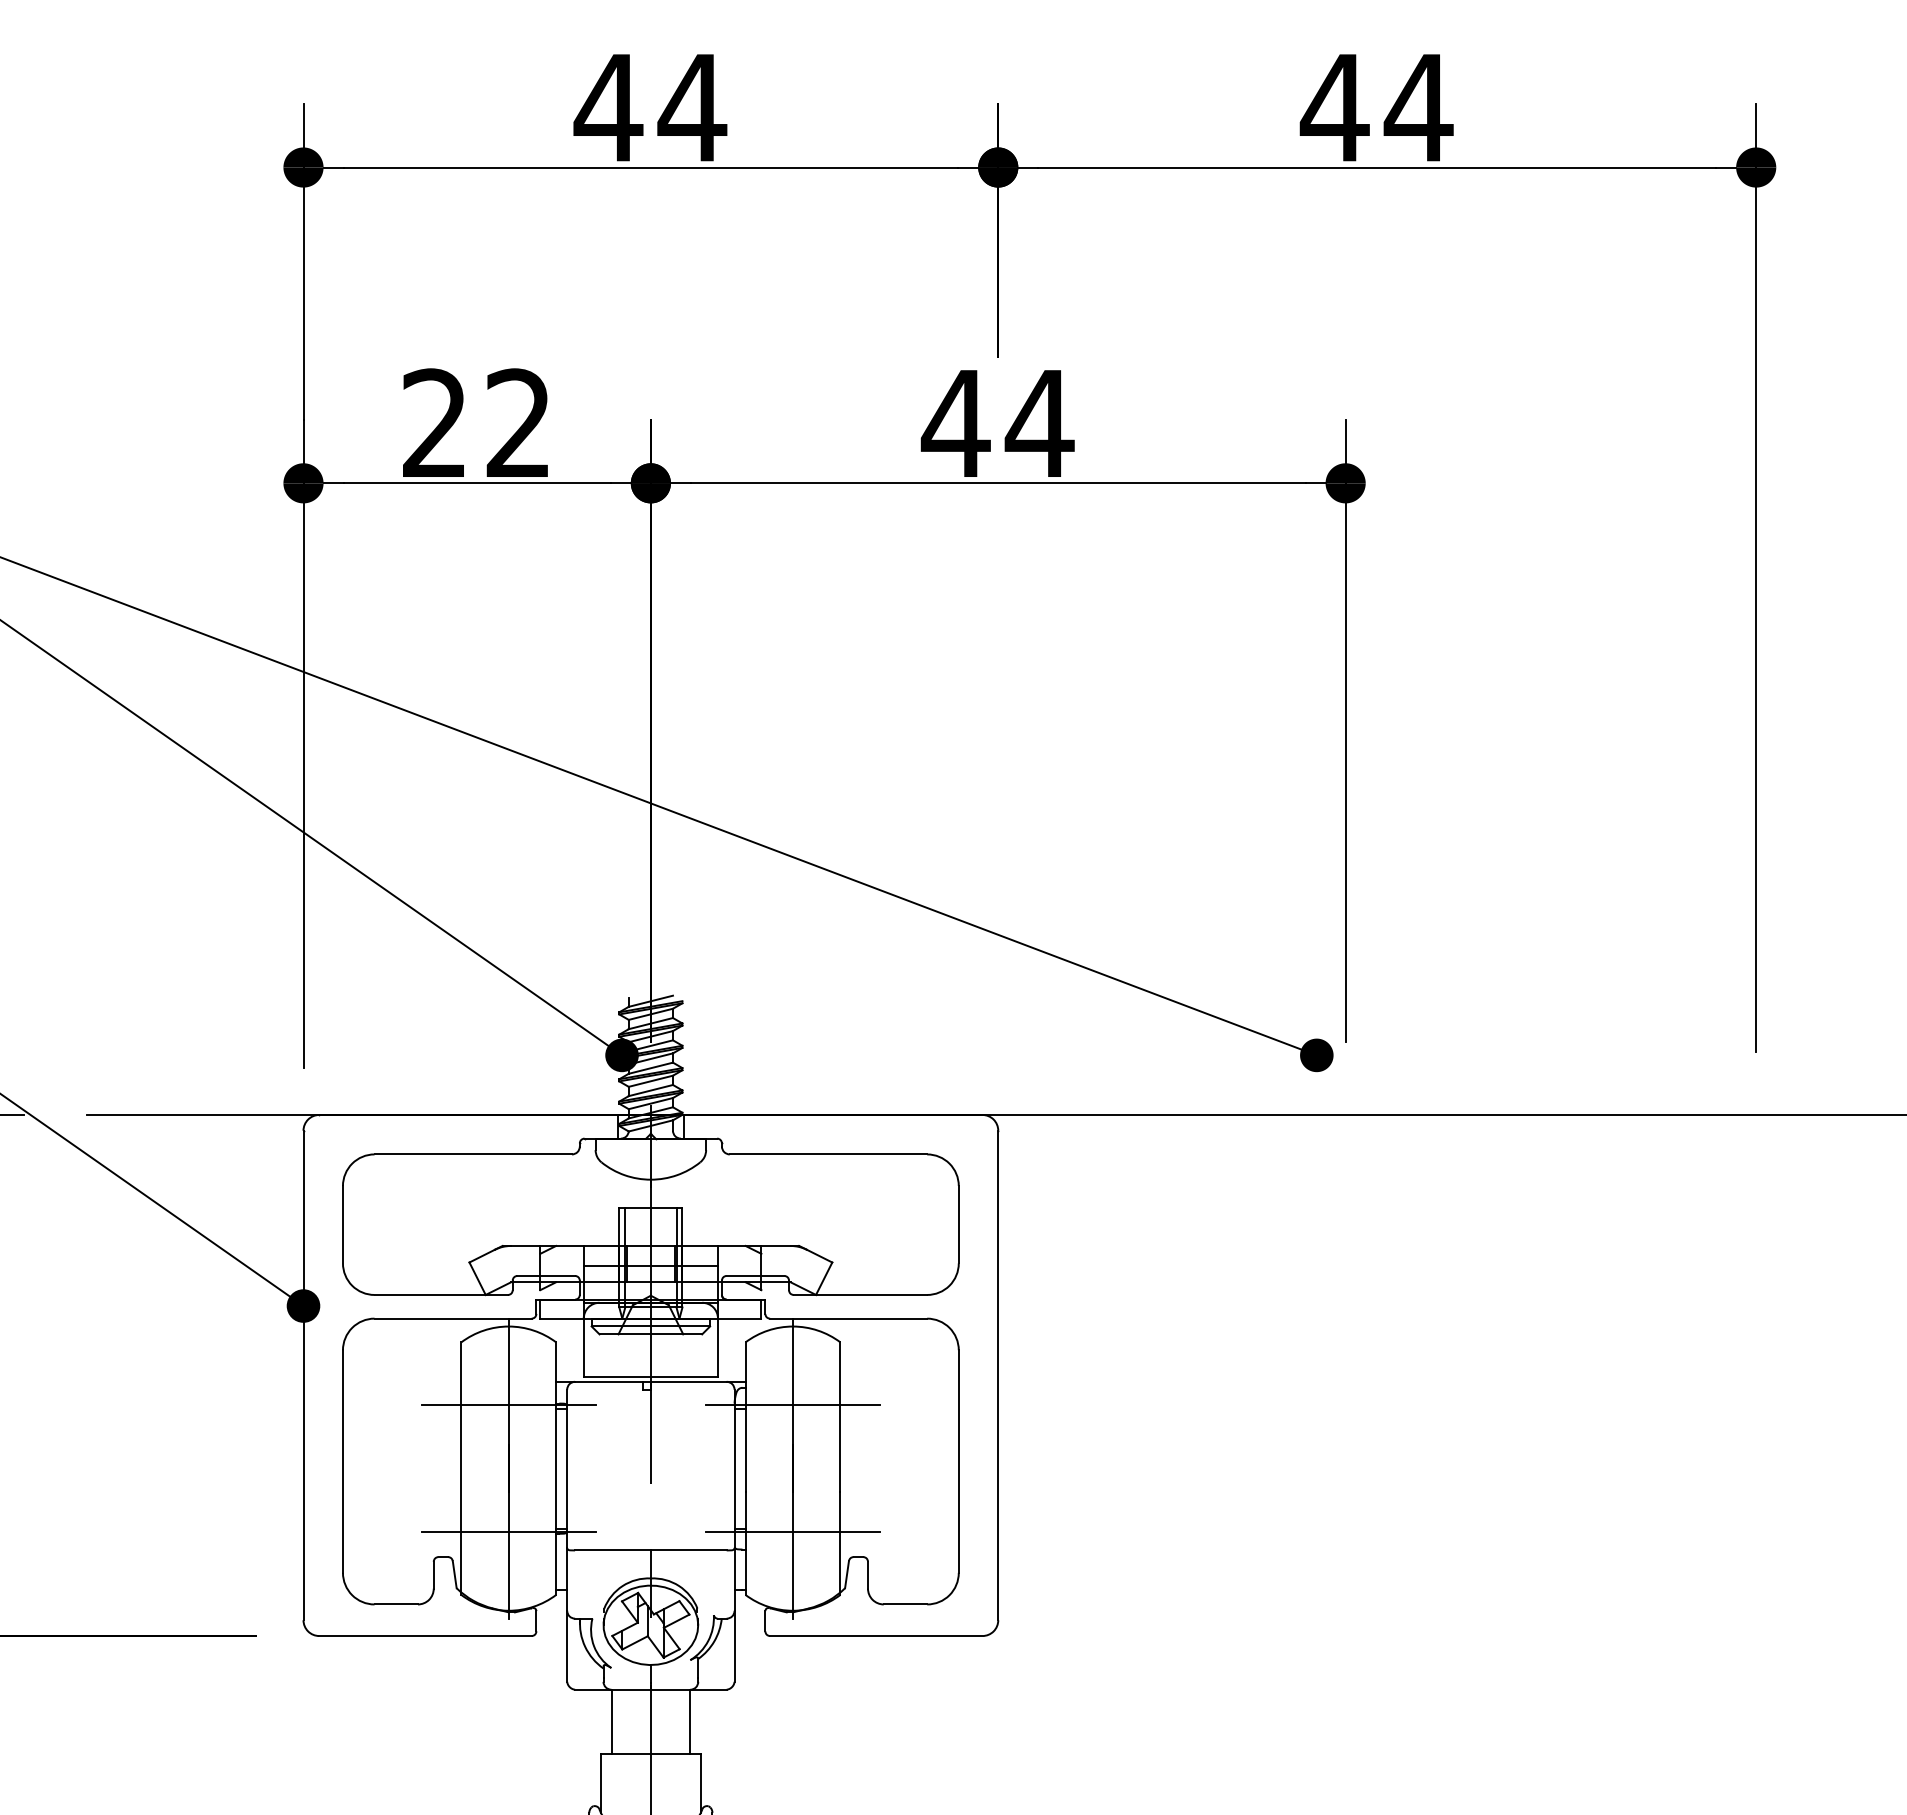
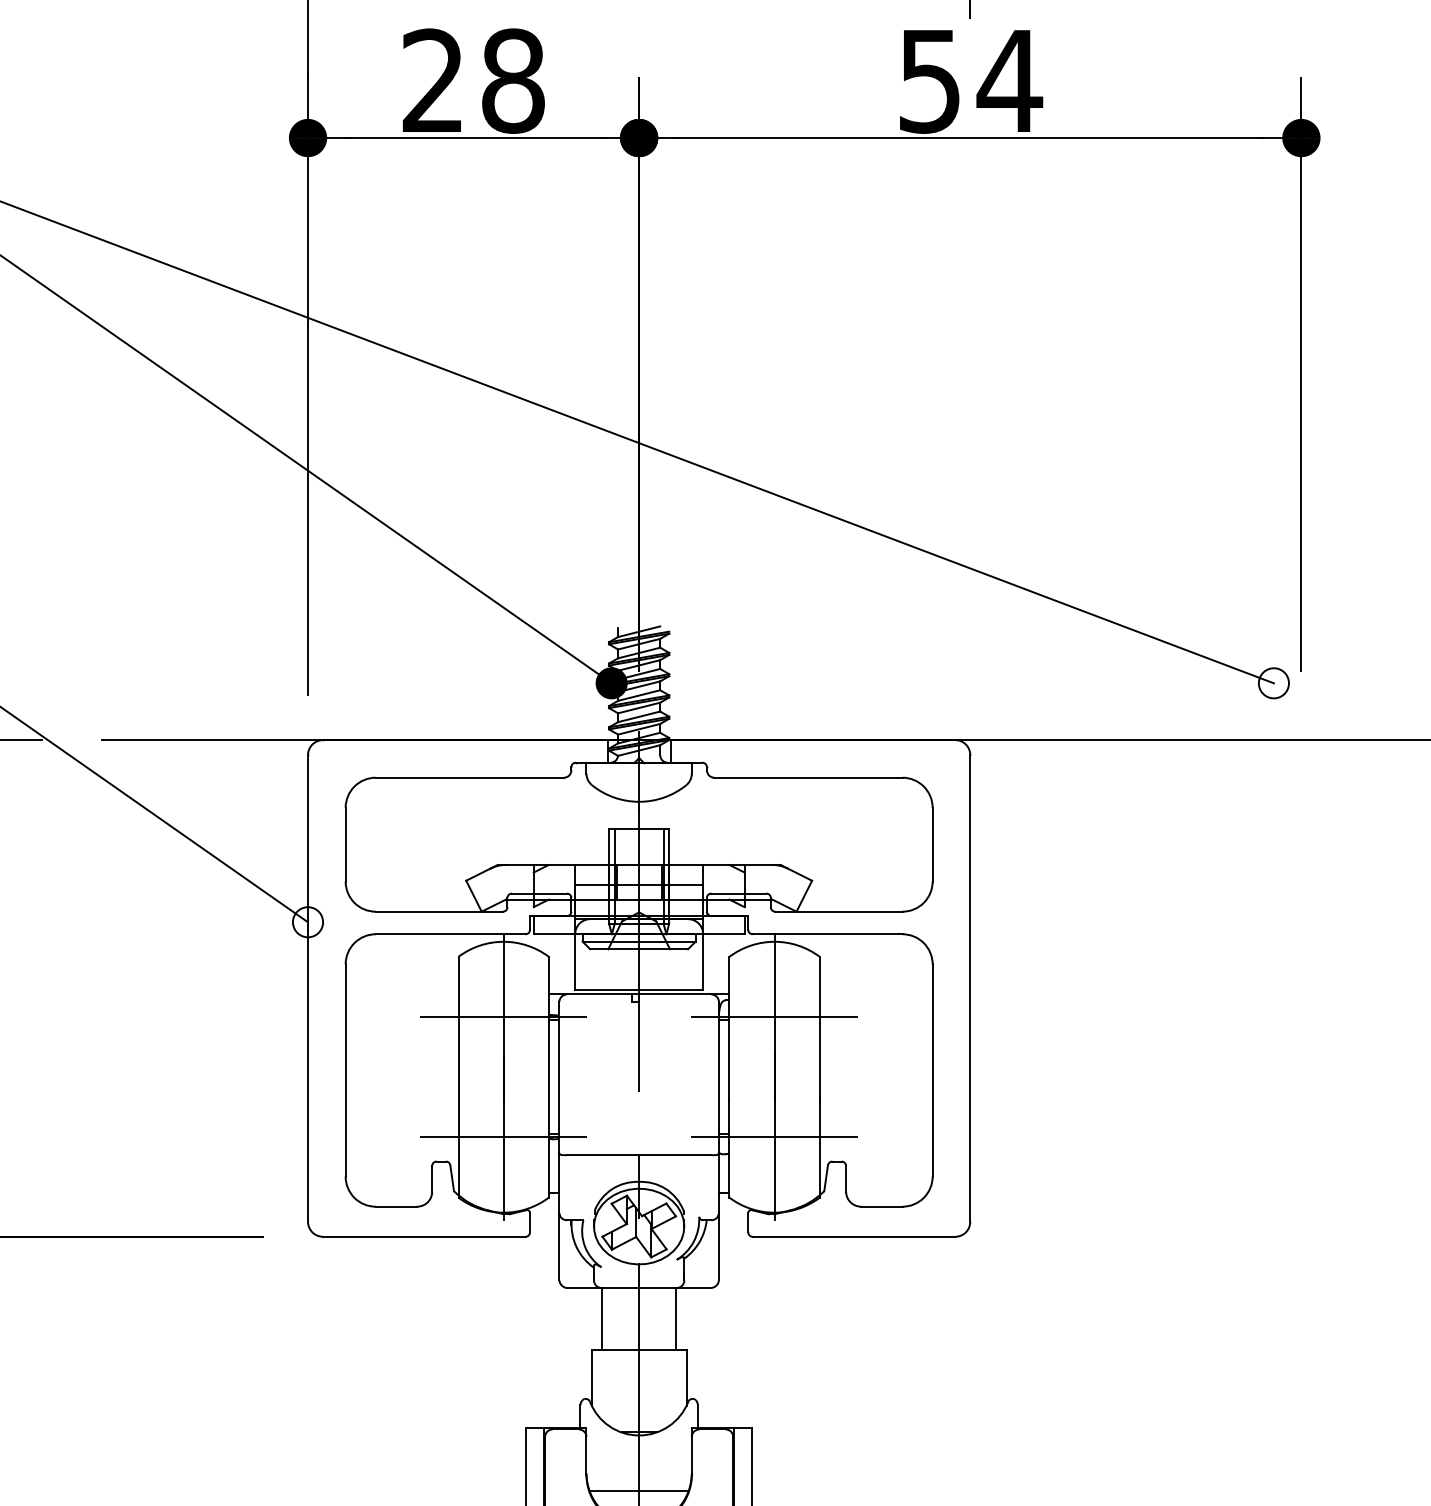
text: (518, 423) -> (512, 81), 22 -> 28
text: (955, 424) -> (929, 81), 44 -> 54
fill: (1316, 1055) -> (1273, 683), removed
fill: (303, 1305) -> (308, 921), removed

